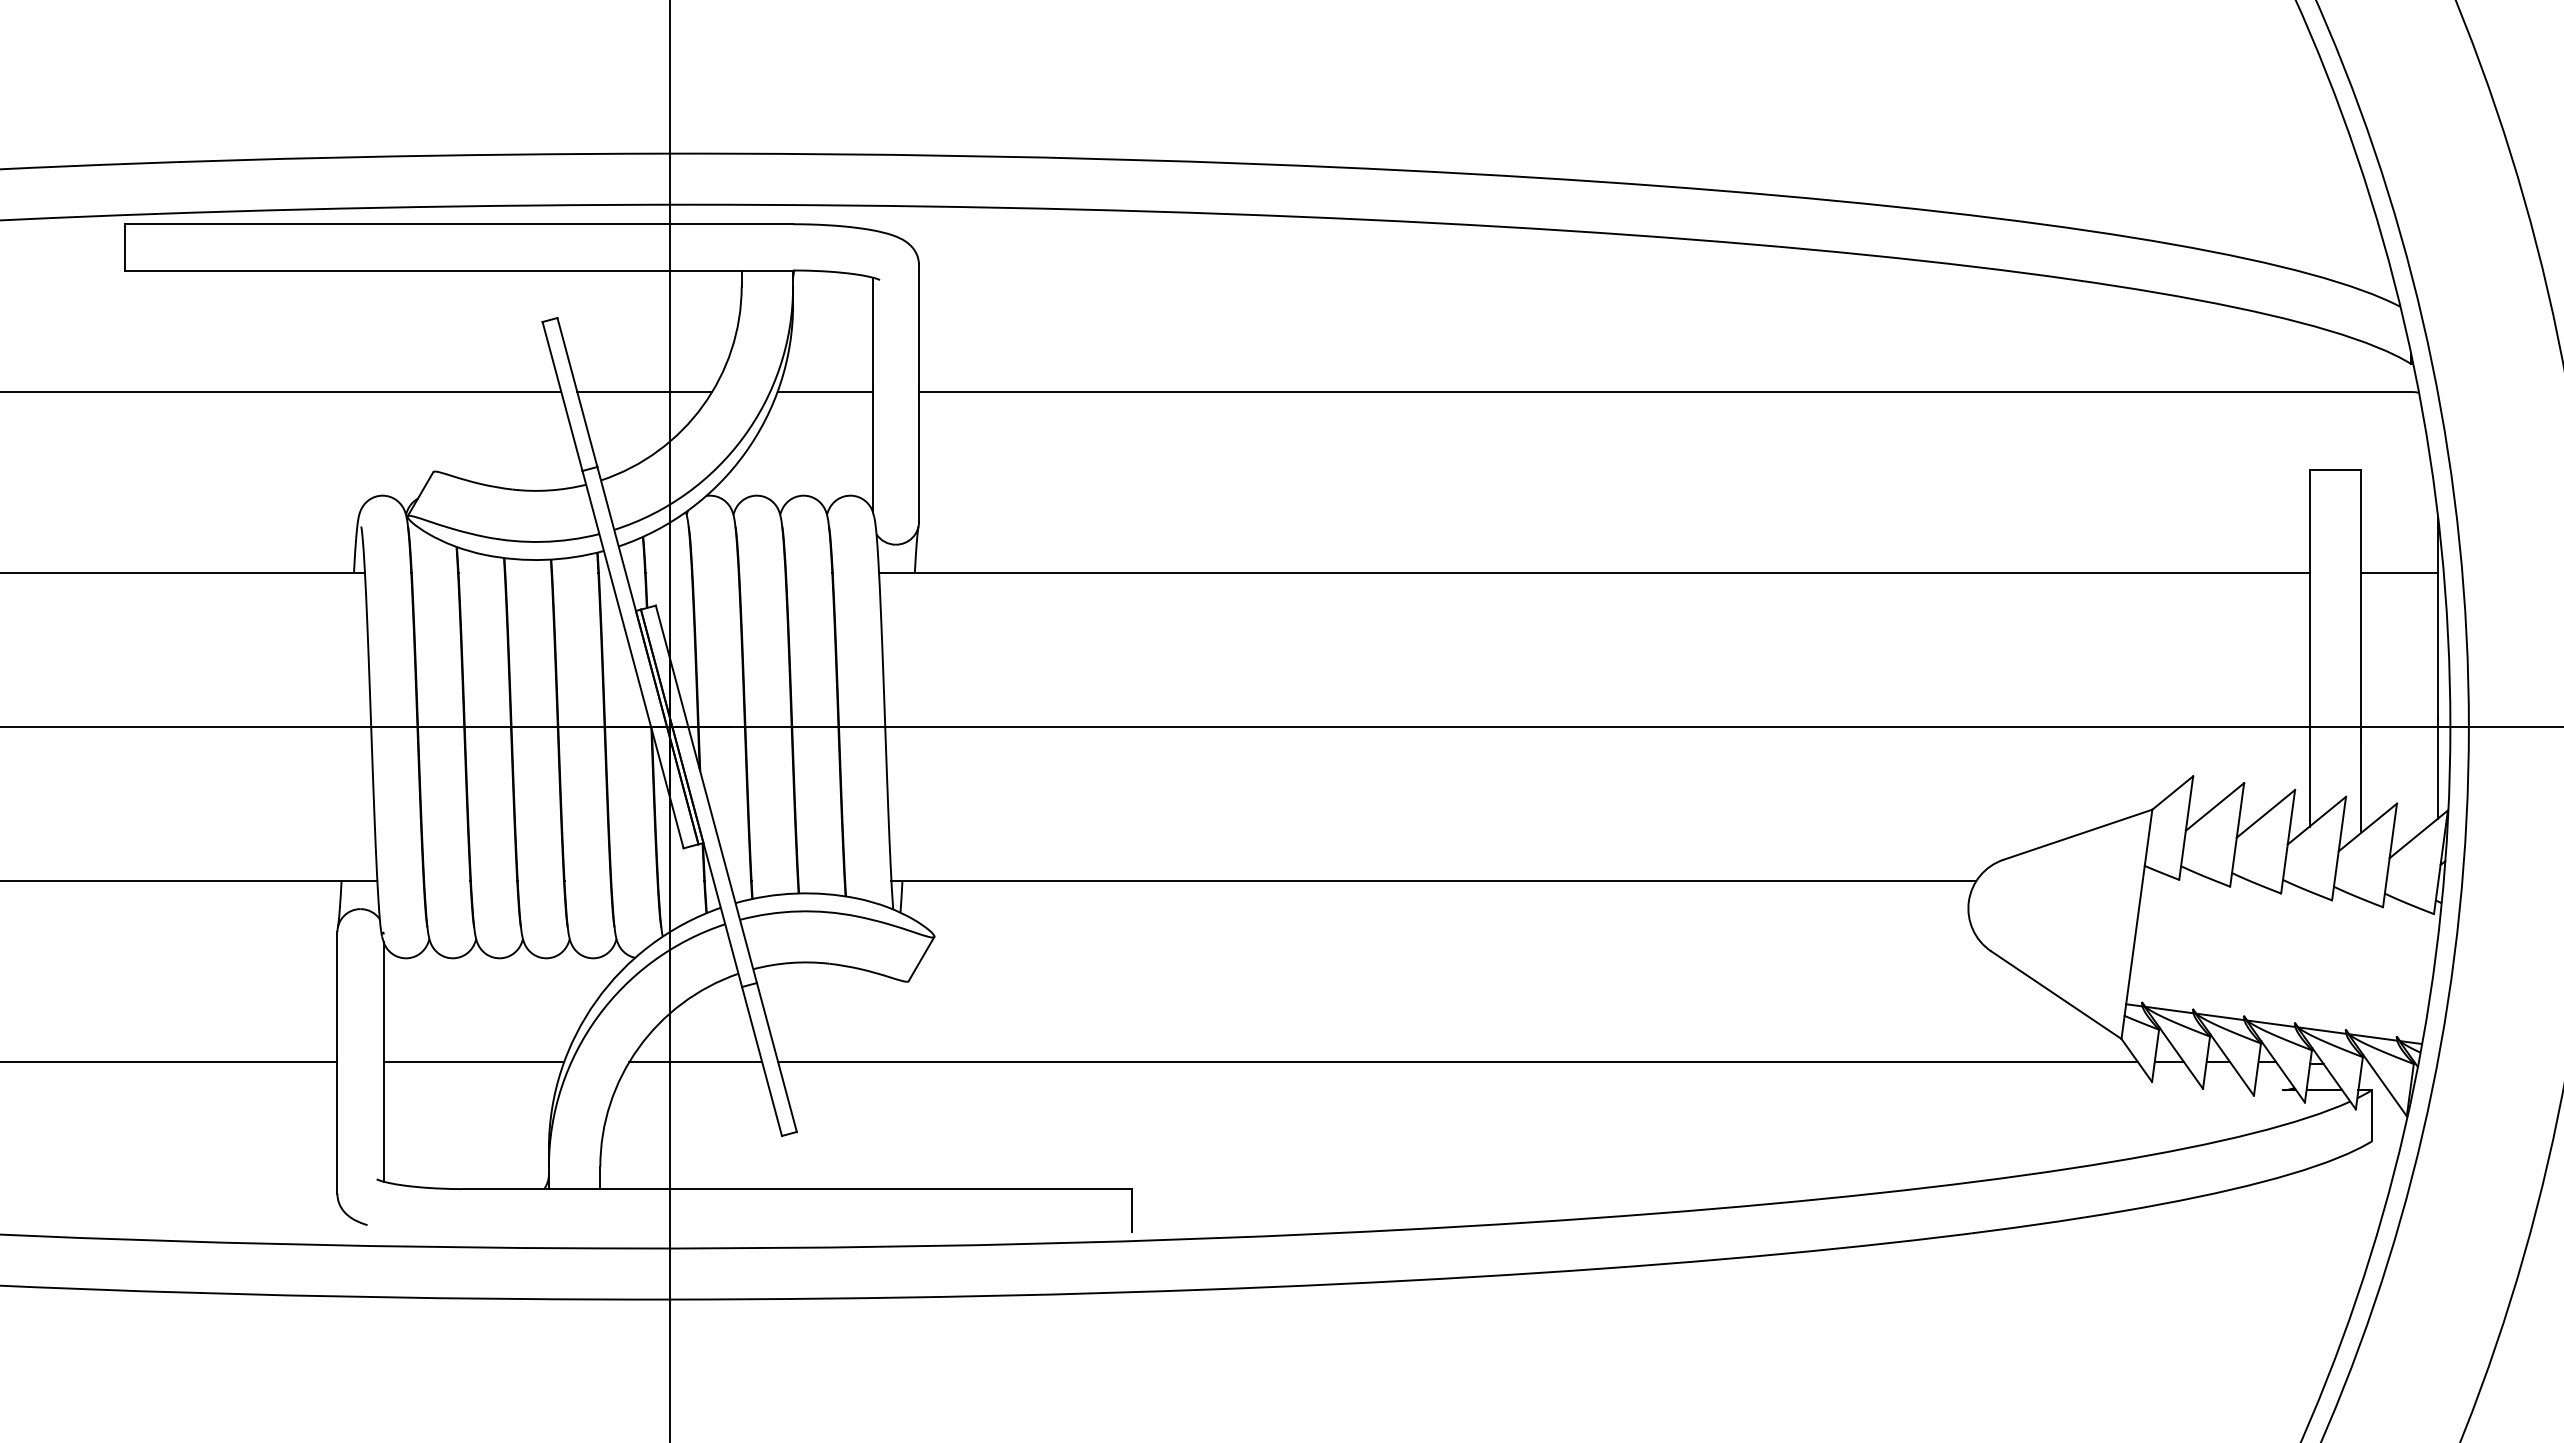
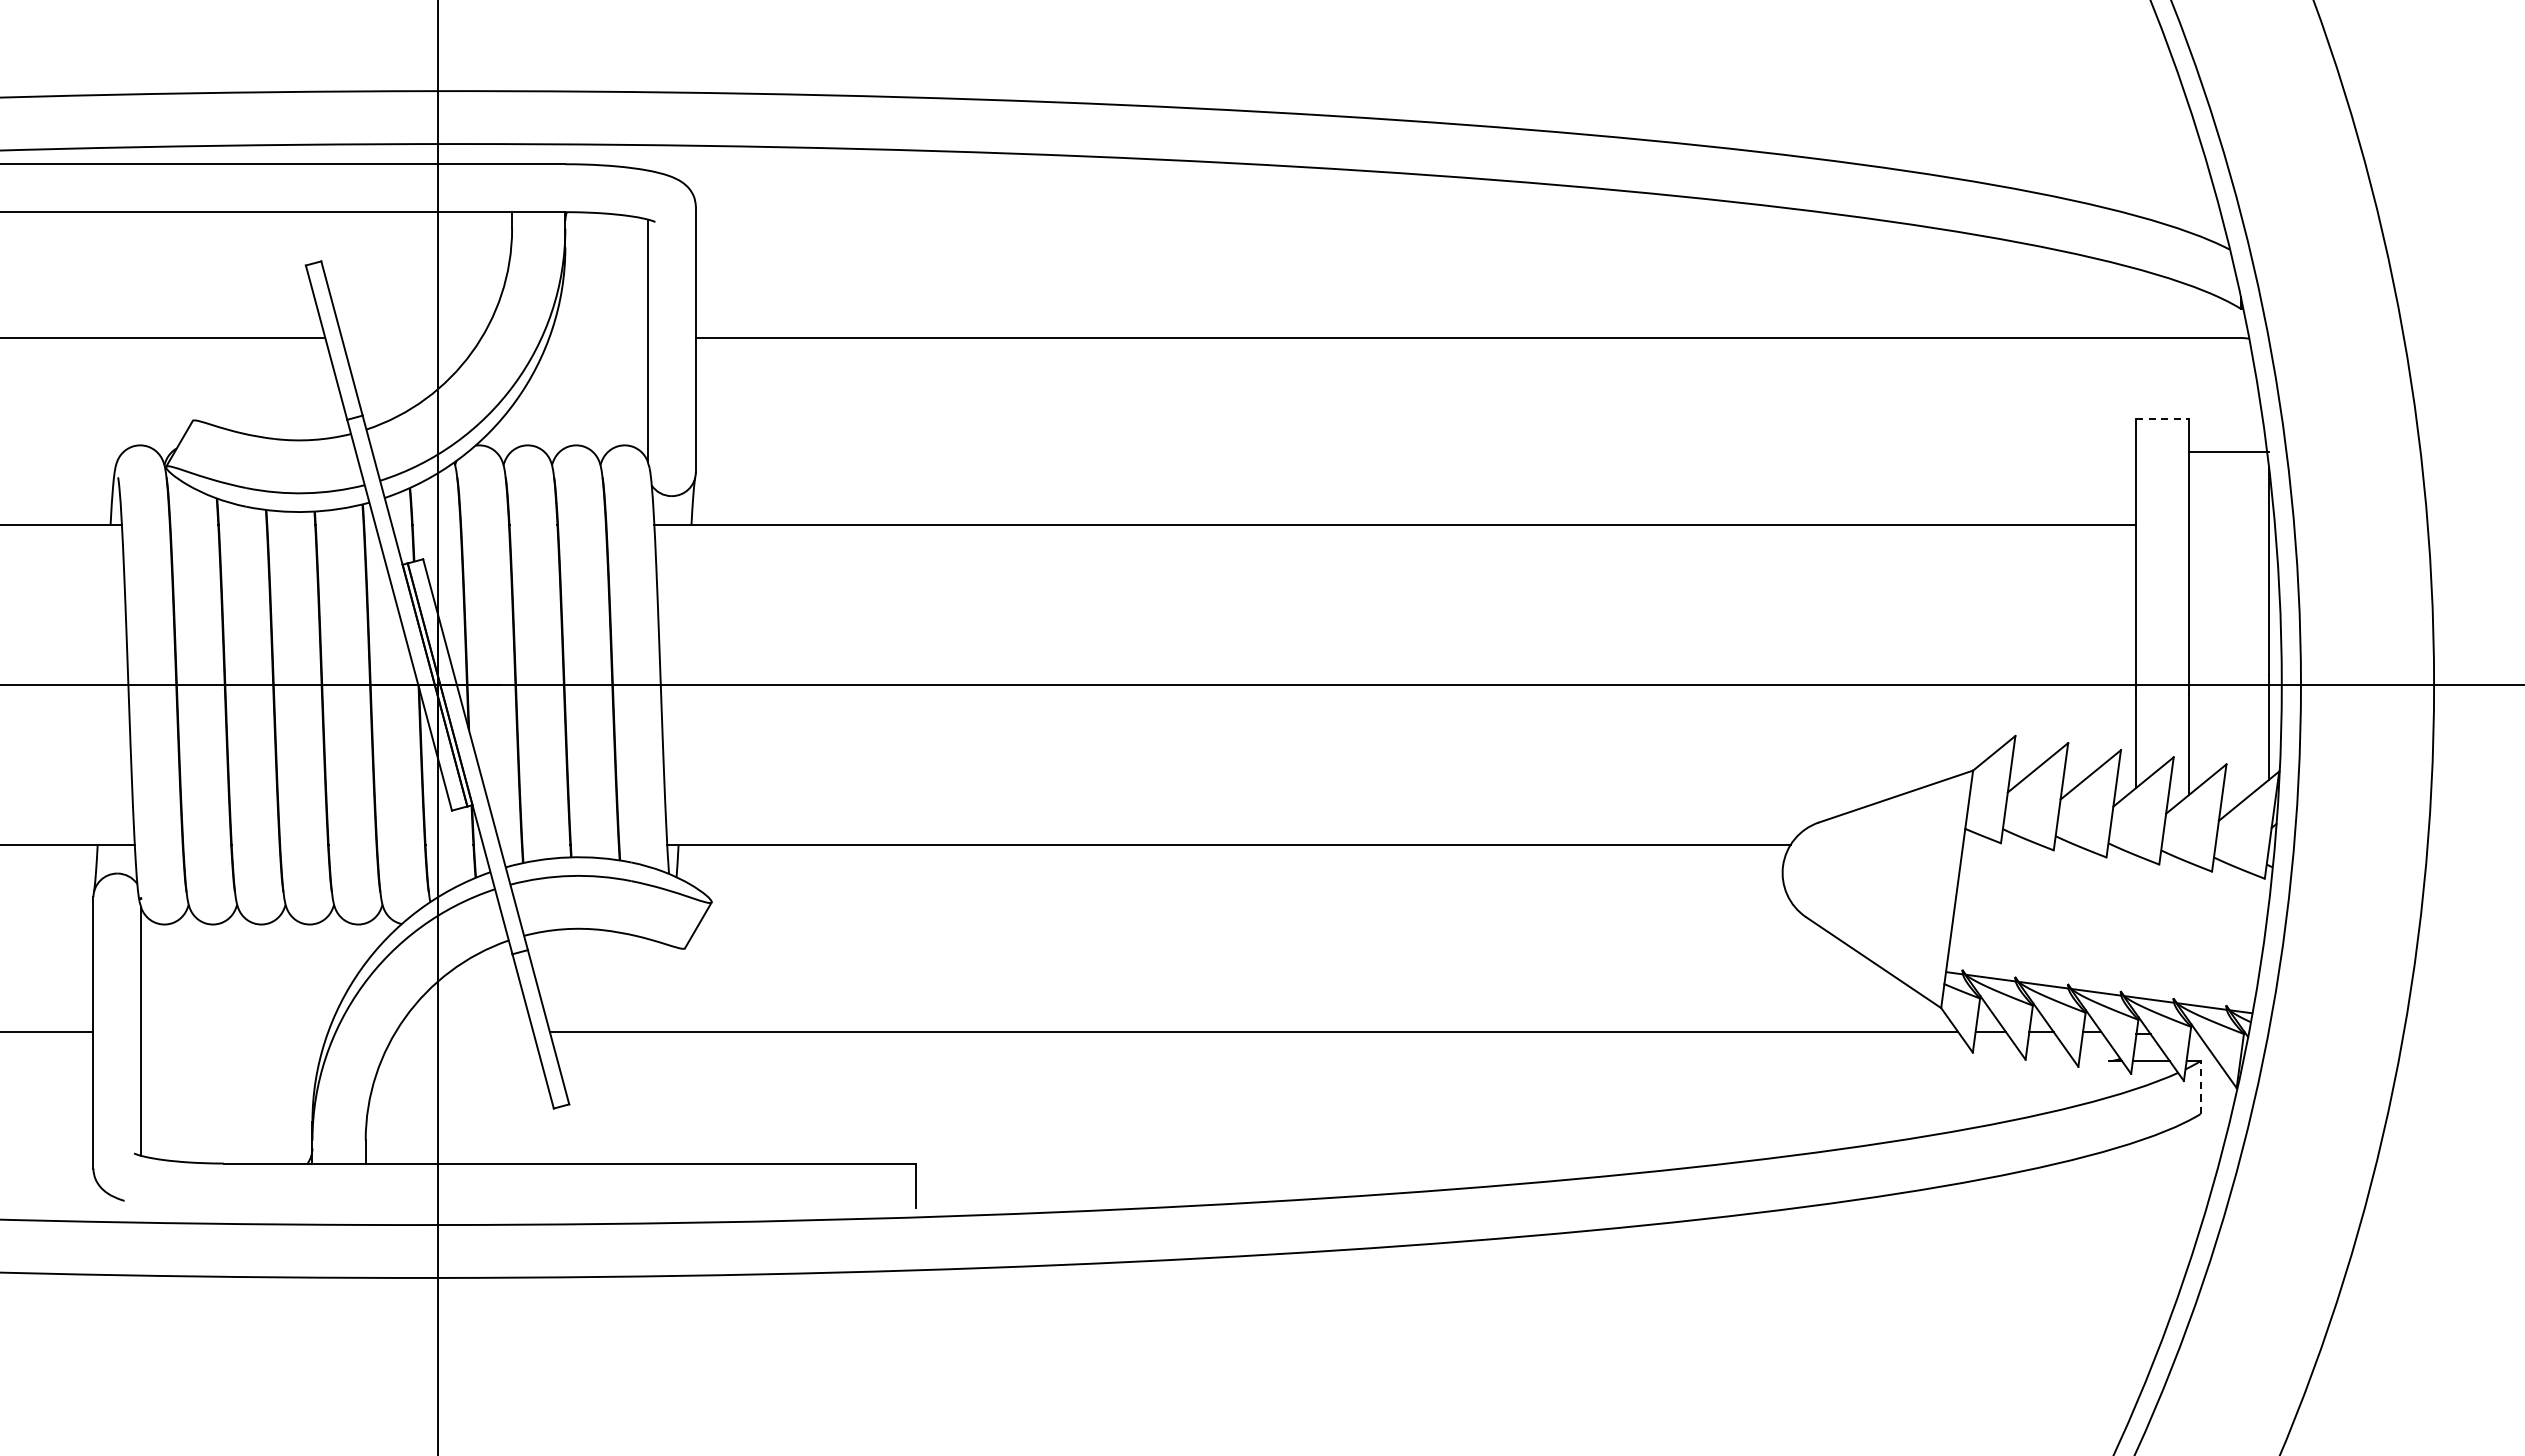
line: (644, 392) -> (411, 338), removed
line: (824, 392) -> (597, 338), removed
line: (2335, 469) -> (2162, 418), solid -> dashed
line: (2399, 572) -> (2229, 451), moved
line: (473, 1061) -> (234, 1031), removed
line: (695, 1061) -> (464, 1031), removed
line: (2371, 1115) -> (2200, 1087), solid -> dashed

